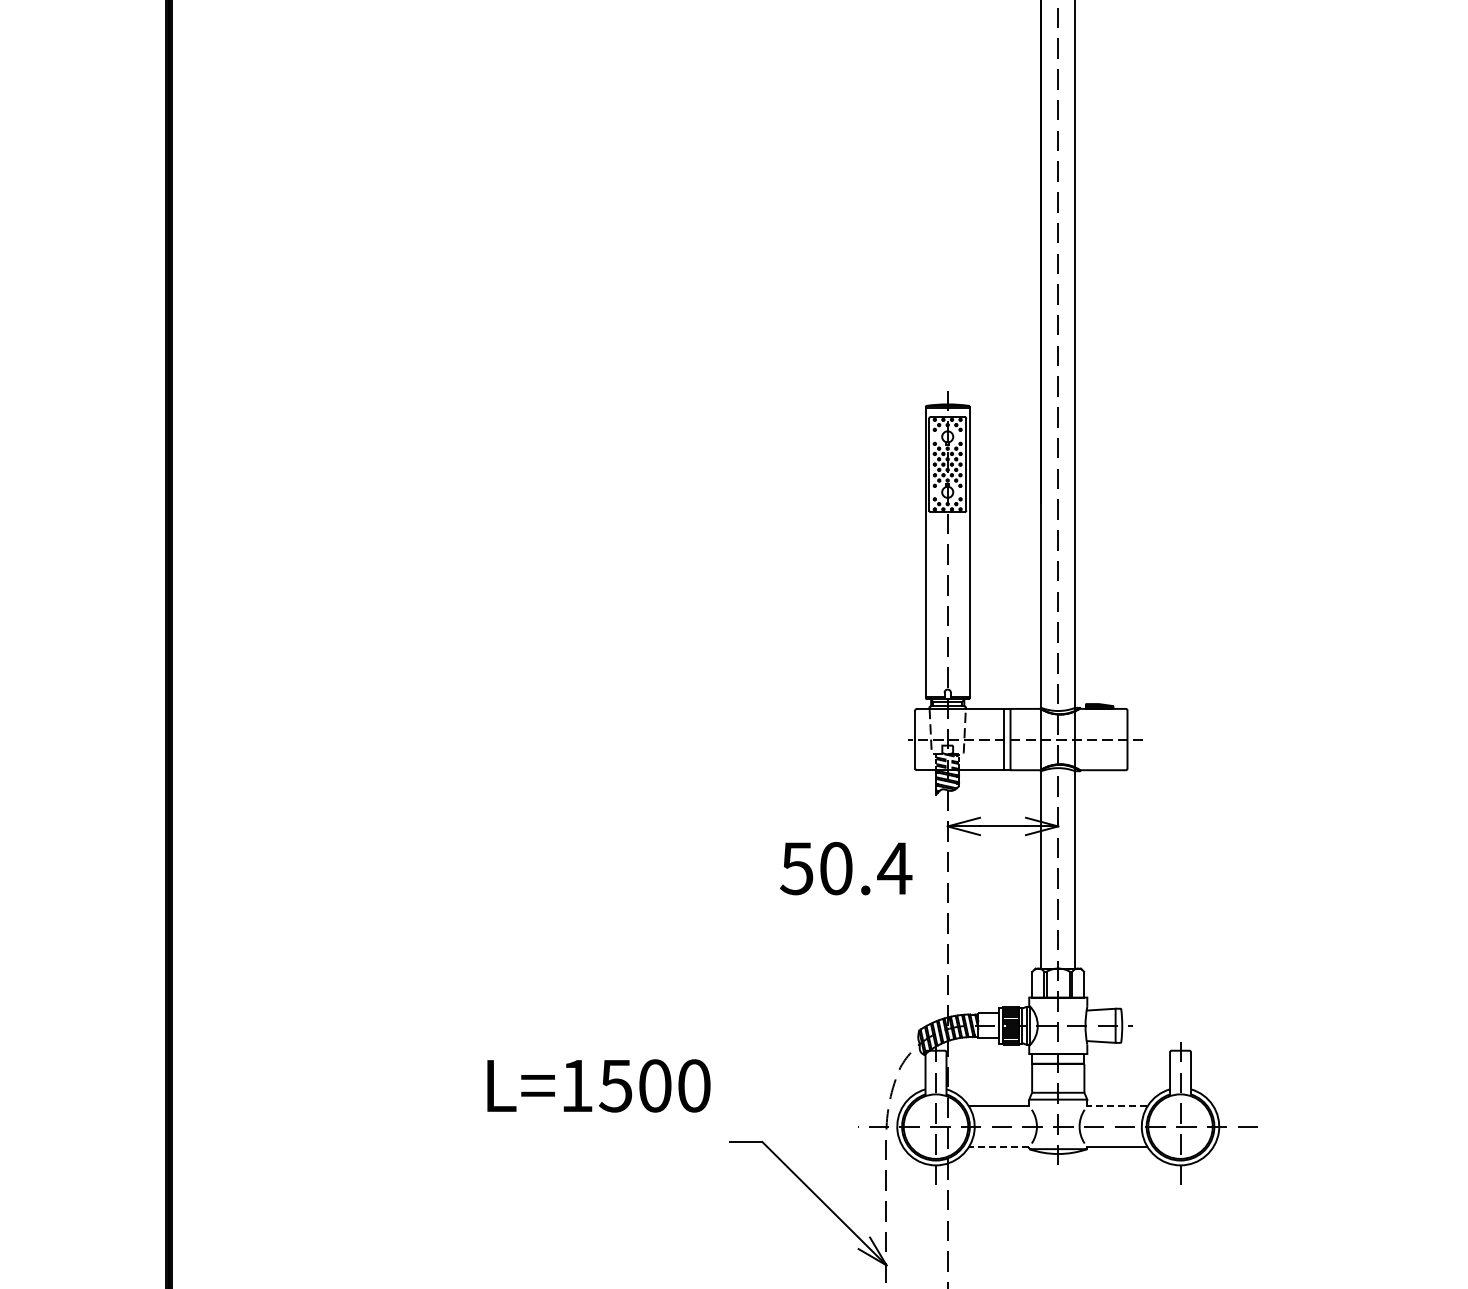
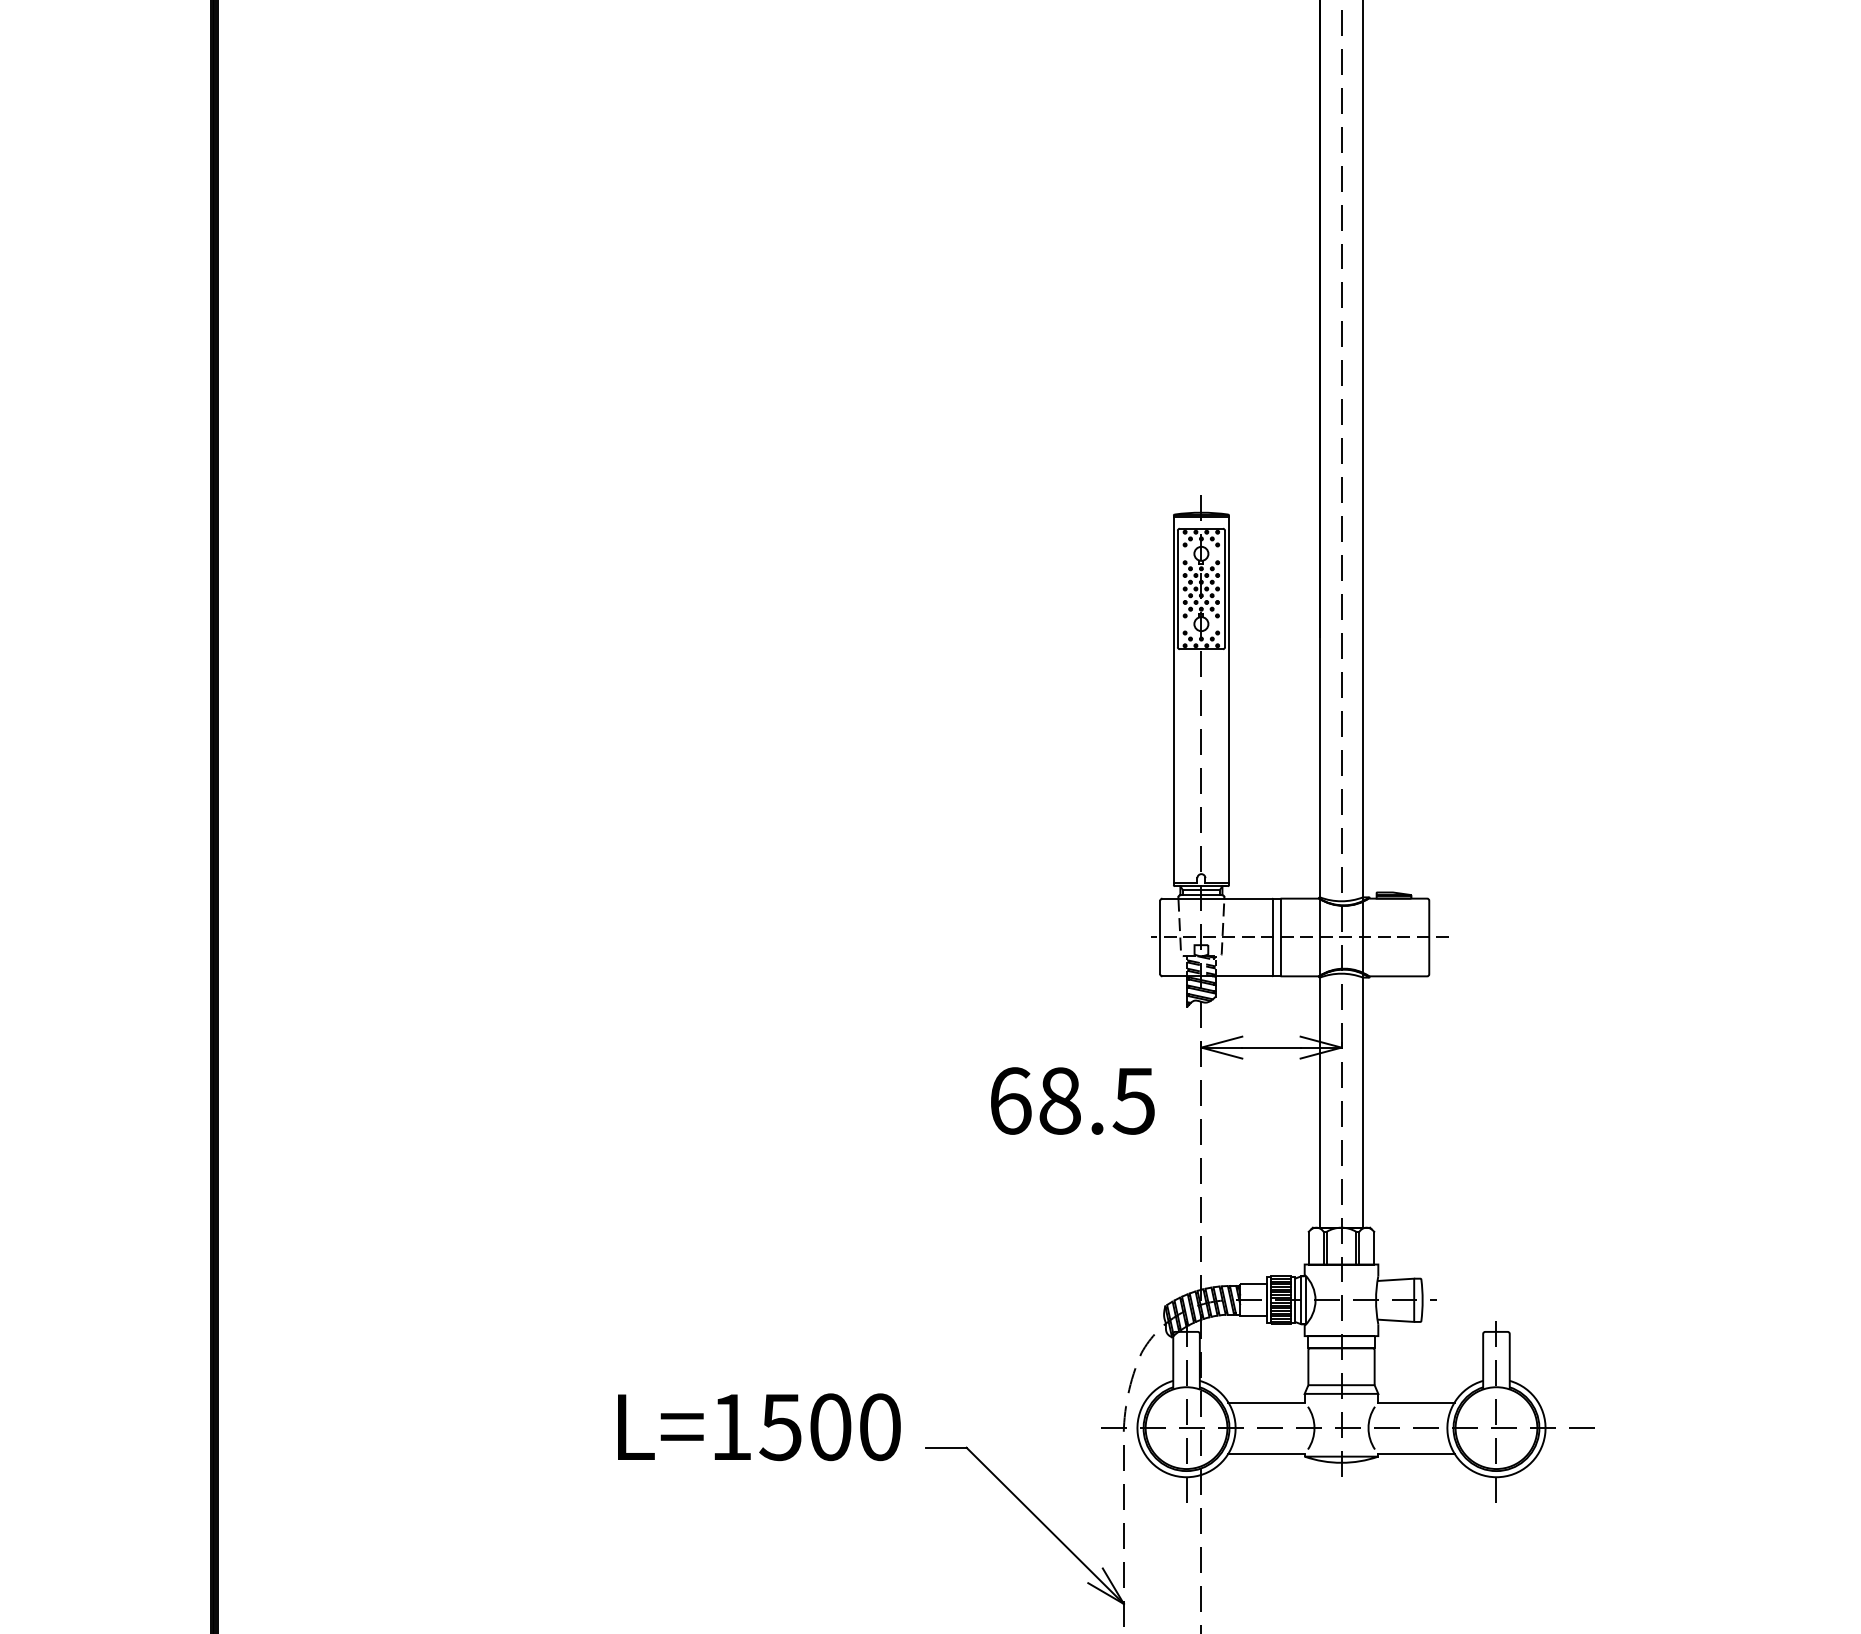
text: (846, 868) -> (1073, 1100), 50.4 -> 68.5
text: (598, 1085) -> (758, 1426), moved
line: (1116, 1106) -> (1415, 1402), dashed -> solid
line: (998, 1146) -> (1265, 1453), dashed -> solid

